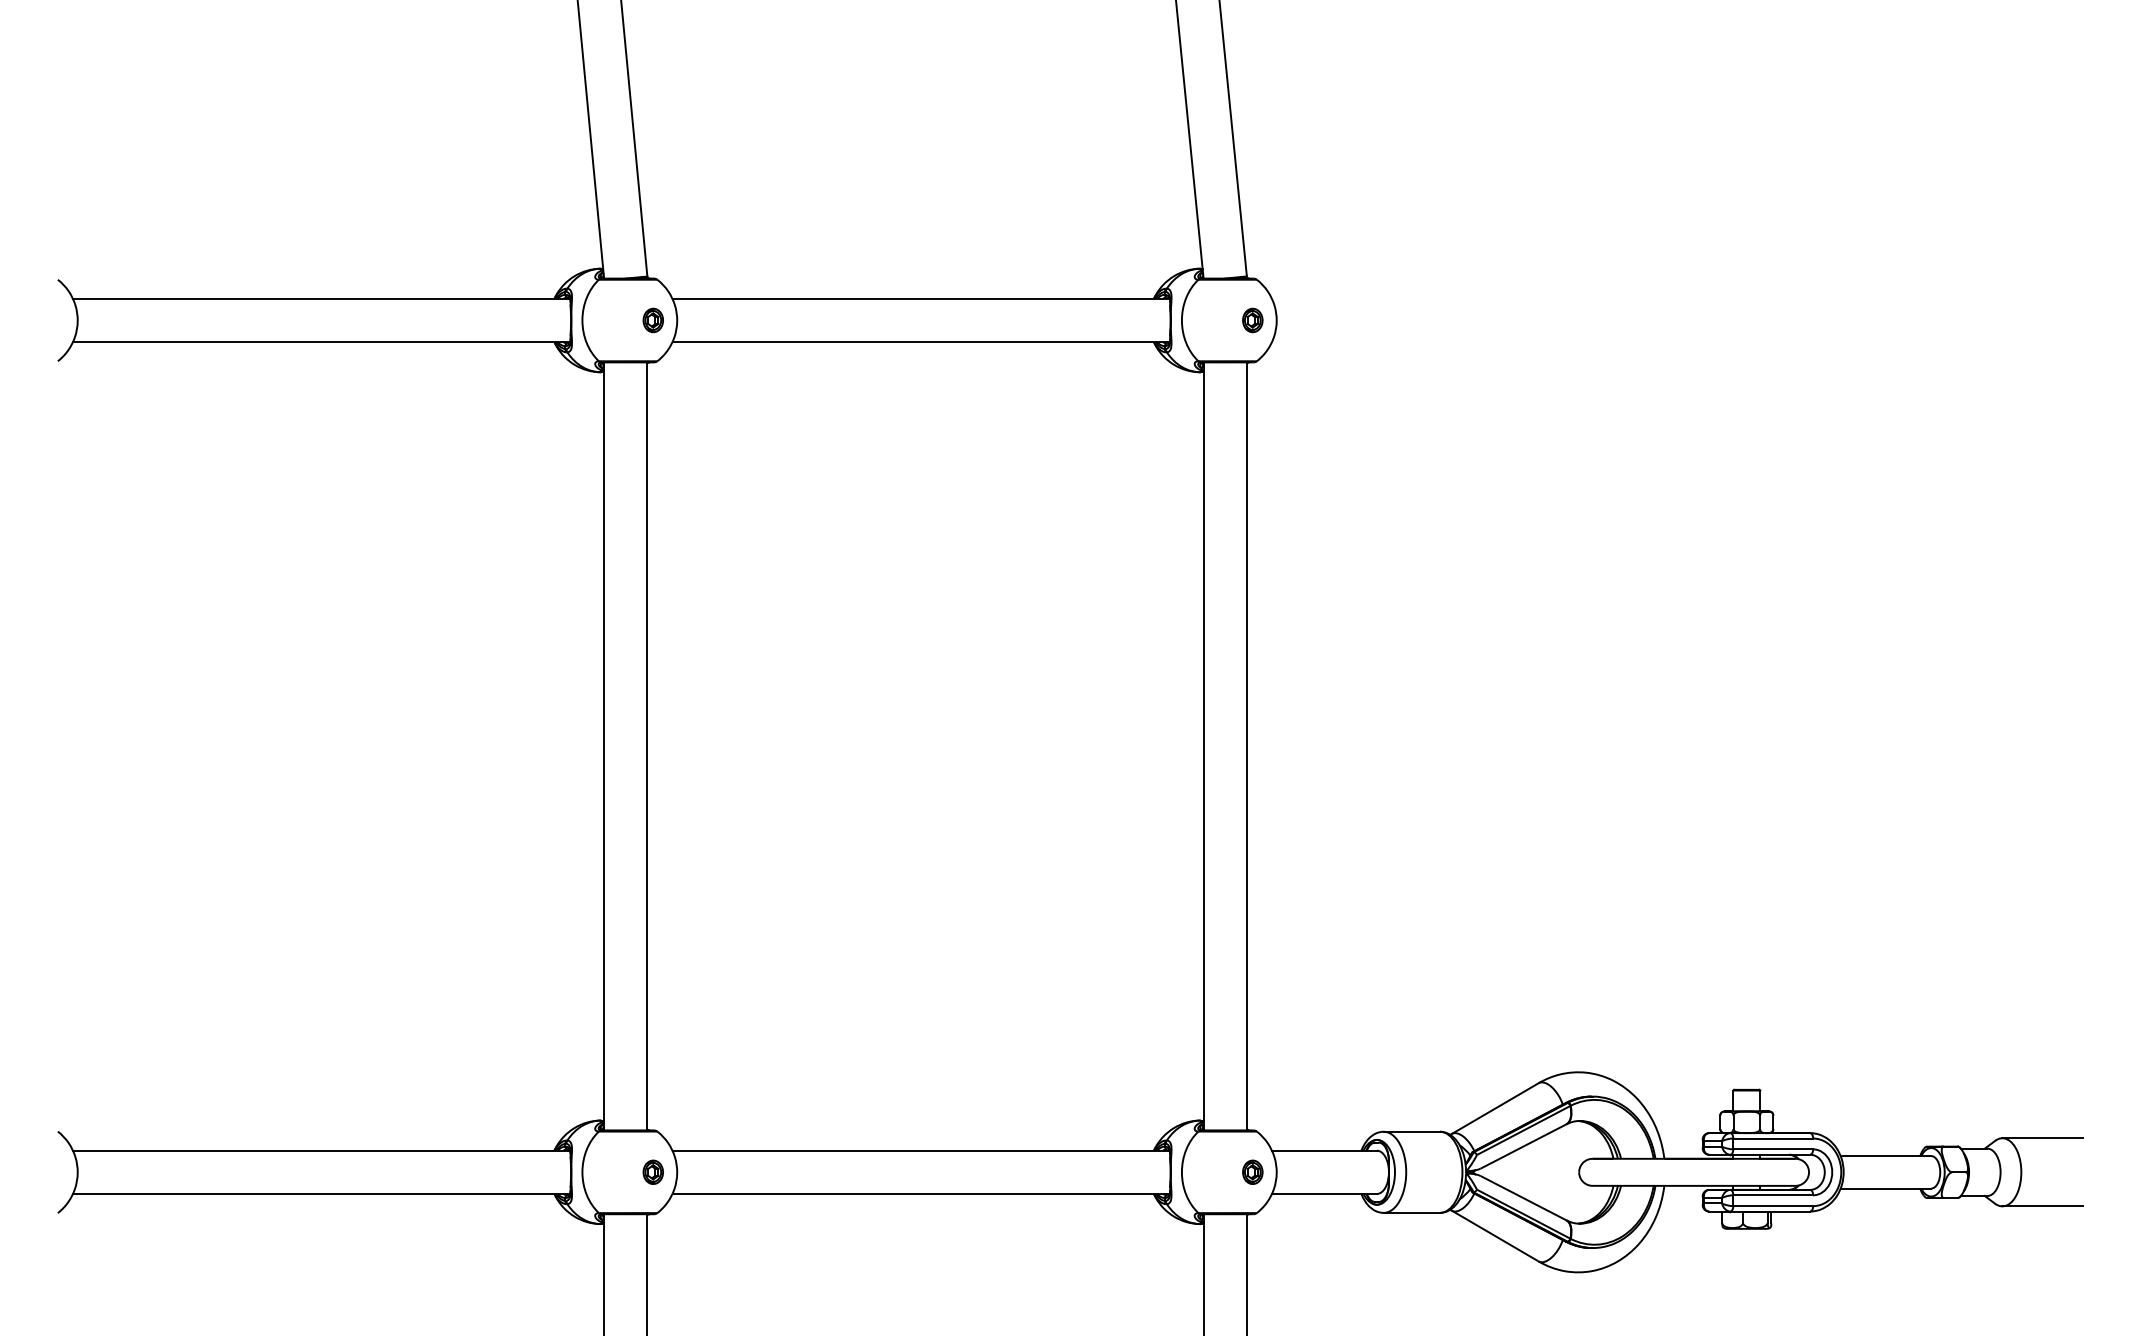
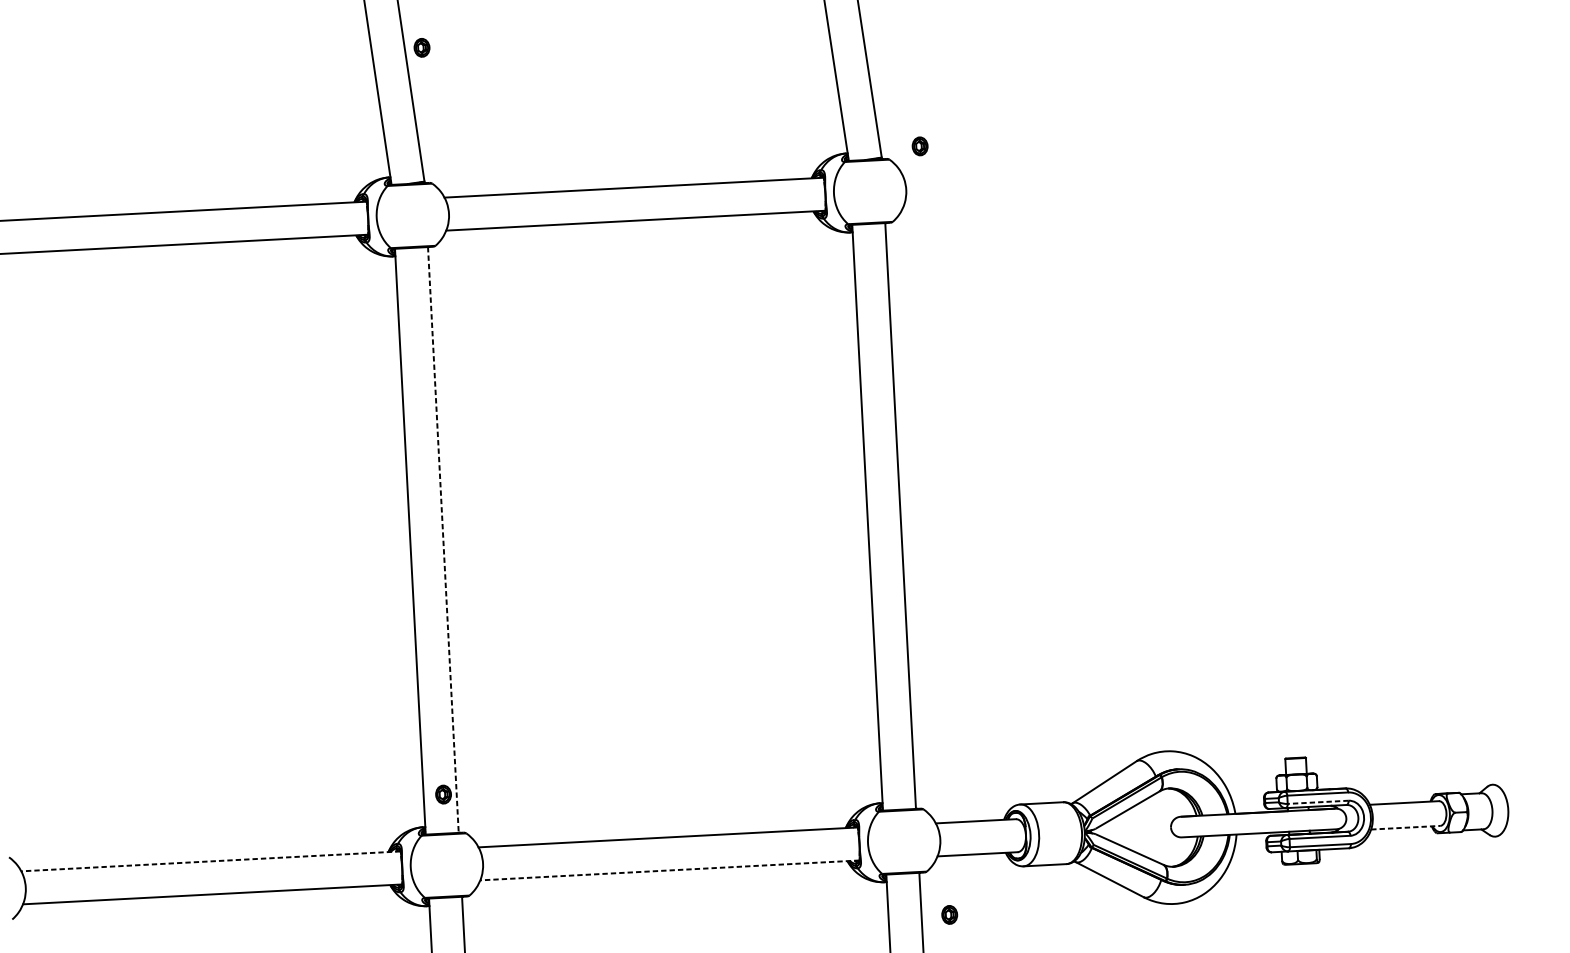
part: (652, 320) -> (421, 47), moved
part: (1252, 320) -> (919, 146), moved
line: (647, 746) -> (443, 540), solid -> dashed
line: (2042, 1138) -> (1523, 783), removed
line: (1773, 1149) -> (1318, 802), solid -> dashed
line: (321, 1150) -> (210, 861), solid -> dashed
part: (652, 1171) -> (442, 794), moved
part: (1252, 1171) -> (949, 914), moved
line: (1886, 1188) -> (1406, 827), solid -> dashed
line: (921, 1193) -> (670, 870), solid -> dashed
line: (2042, 1206) -> (1525, 835), removed

